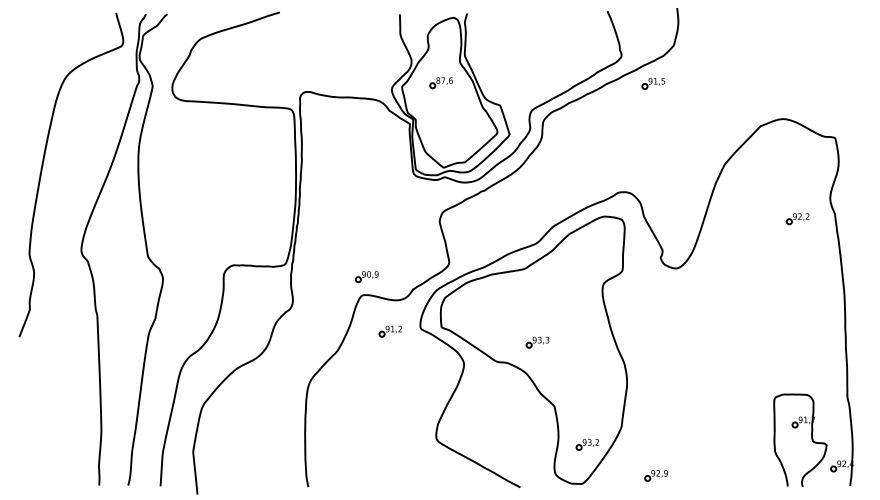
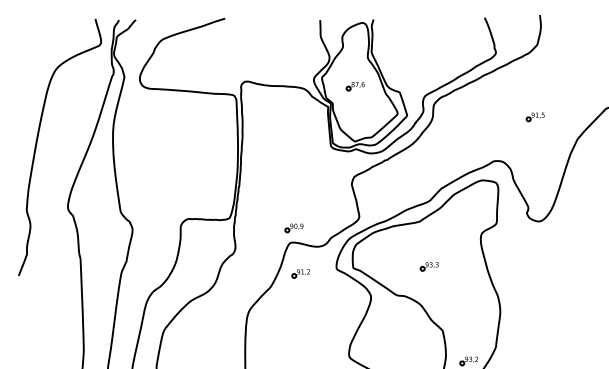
part: (440, 83) -> (354, 86), moved
part: (652, 83) -> (534, 116), moved
part: (389, 331) -> (300, 273), moved
part: (537, 342) -> (429, 266), moved

